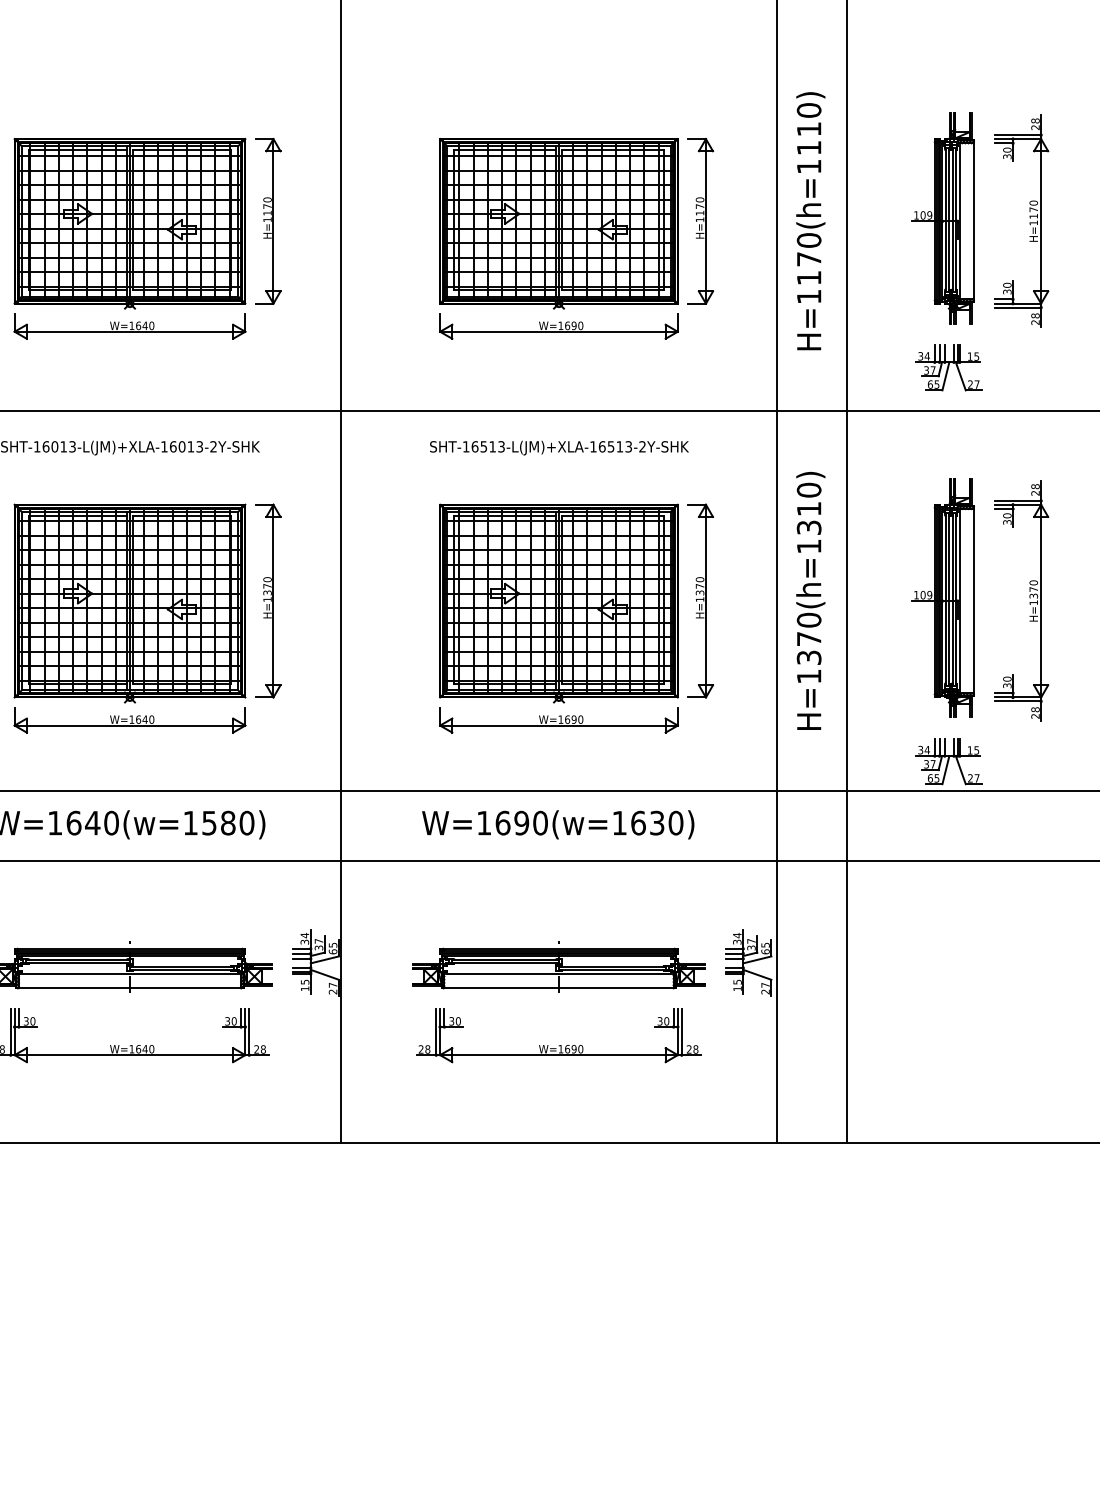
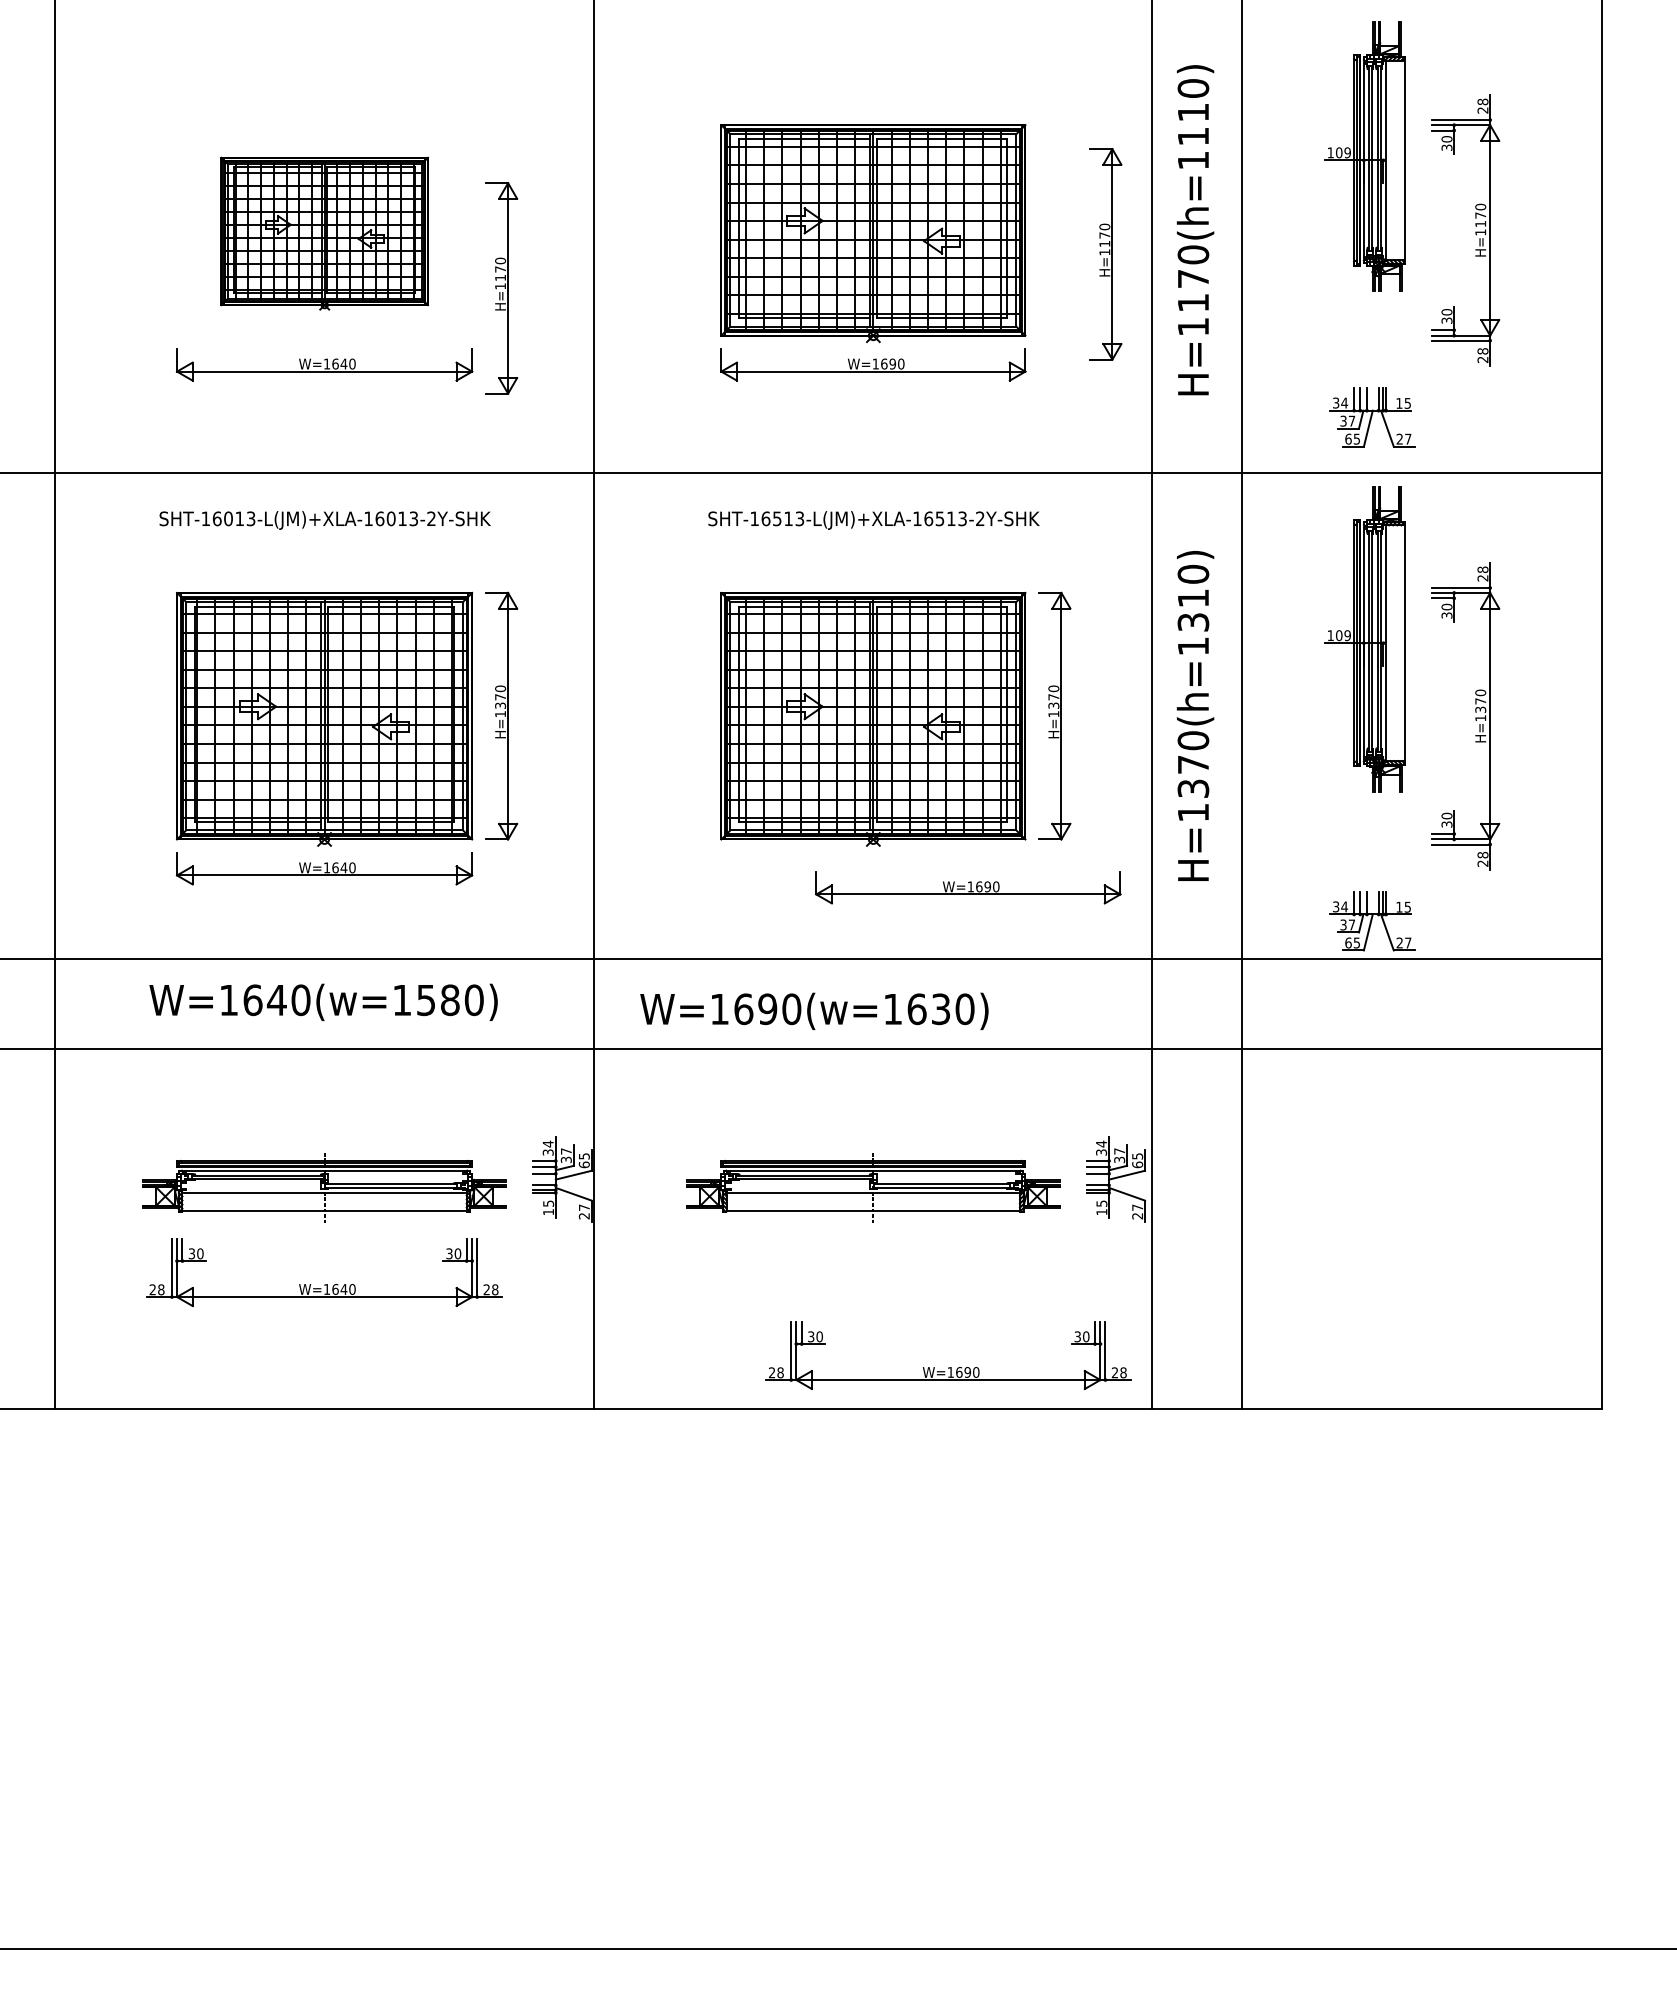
part: (942, 218) -> (1364, 156), moved
part: (268, 221) -> (501, 288), moved
part: (700, 221) -> (1105, 254), moved
part: (129, 223) -> (324, 233), size x0.7
part: (942, 598) -> (1364, 639), moved
part: (559, 720) -> (968, 887), moved
text: (558, 824) -> (814, 1010), moved
part: (559, 1045) -> (948, 1367), moved

